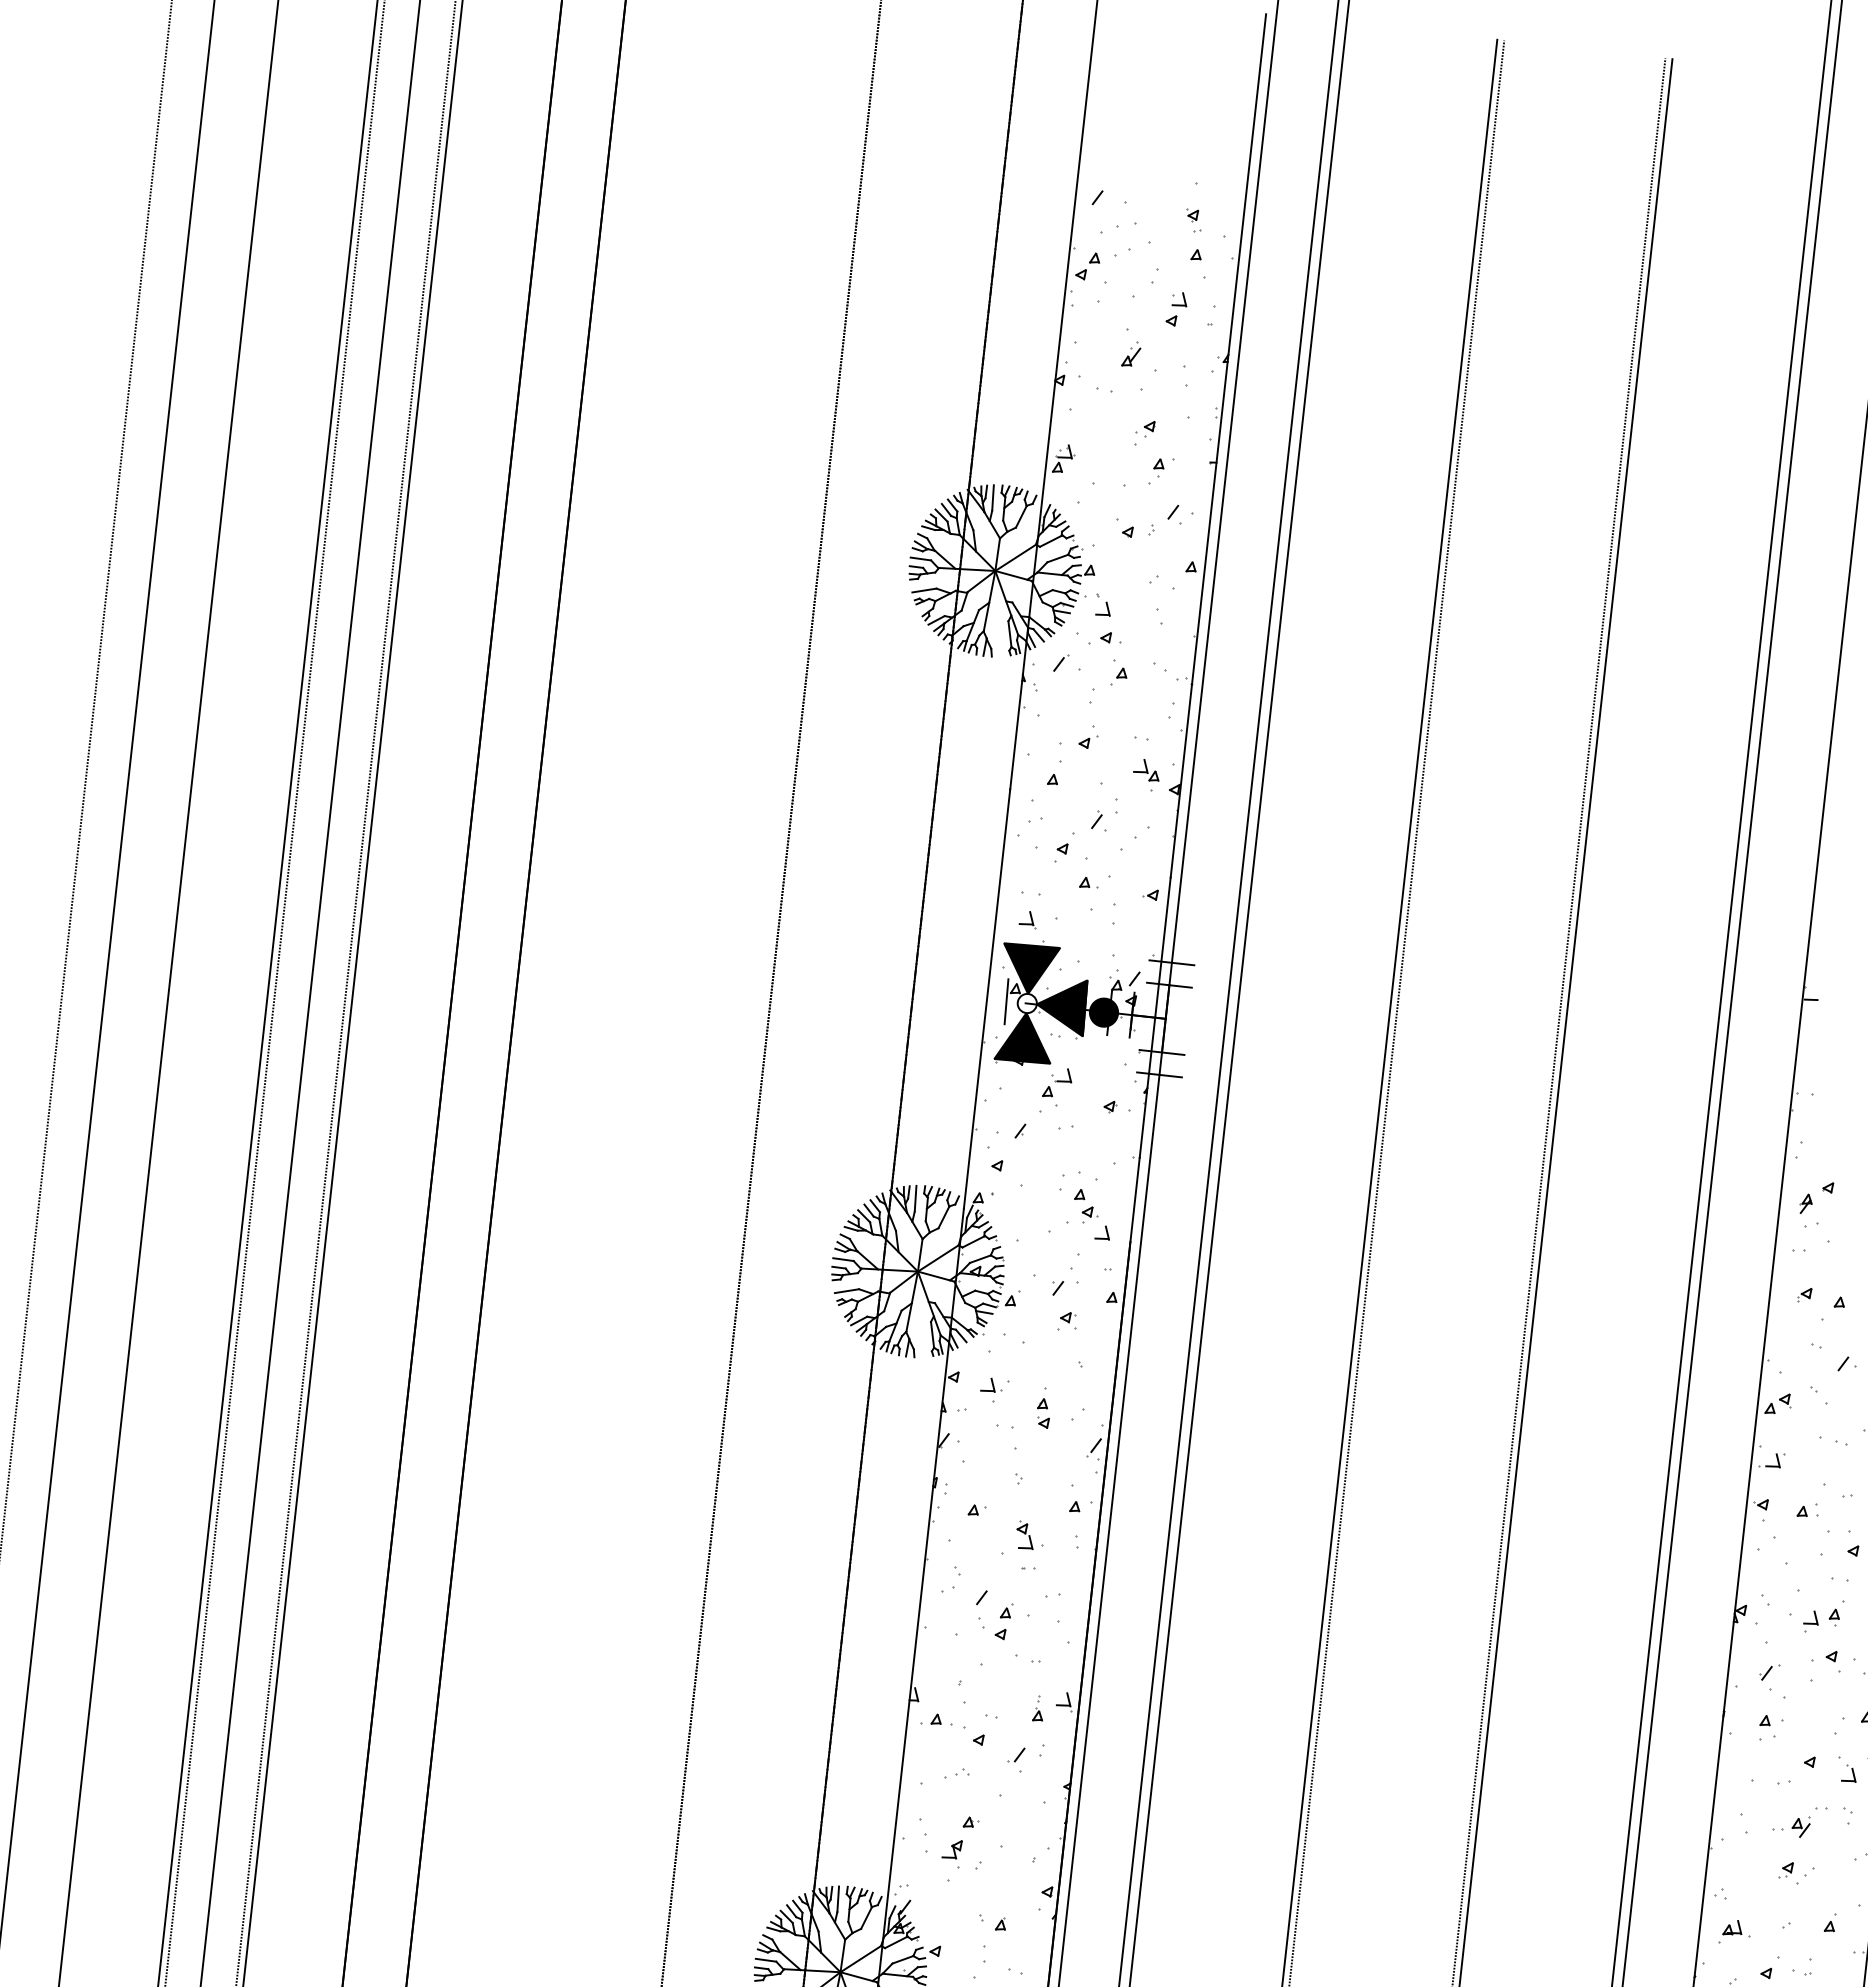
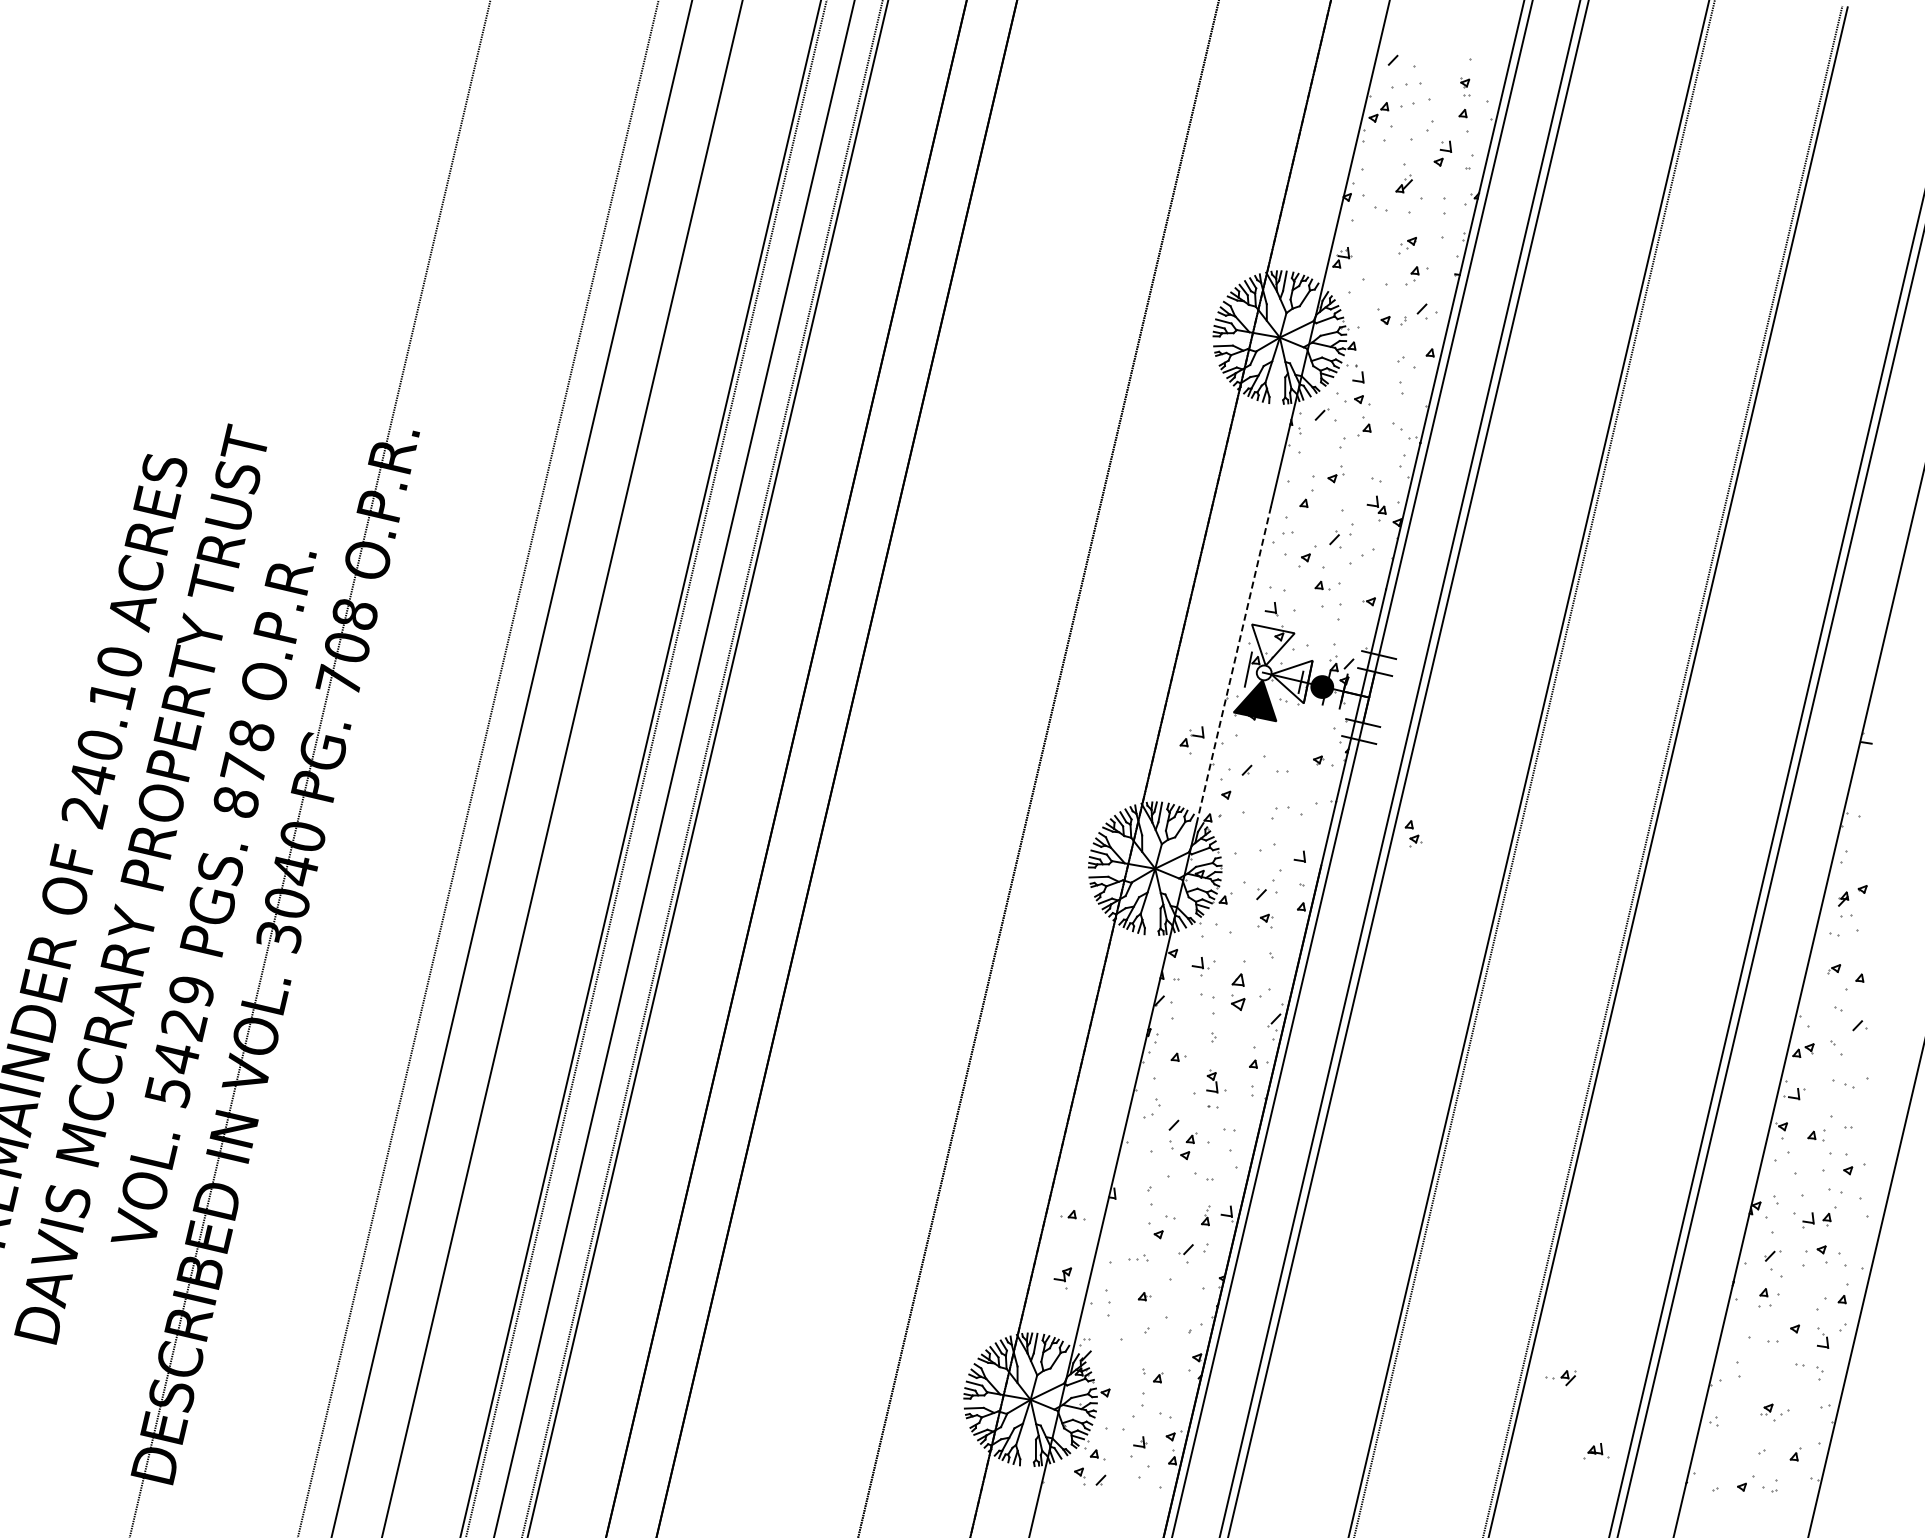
fill: (1033, 965) -> (1272, 644), removed
line: (986, 1000) -> (1233, 666), solid -> dashed
fill: (1063, 1010) -> (1291, 681), removed
part: (1056, 1088) -> (1191, 740), moved
part: (1085, 1205) -> (1413, 833), moved
part: (1042, 1408) -> (1238, 985), size x1.6
part: (936, 1720) -> (1072, 1215), moved
part: (1791, 1829) -> (1560, 1378), moved
part: (952, 1855) -> (1062, 1278), moved
part: (1733, 1931) -> (1596, 1451), moved

